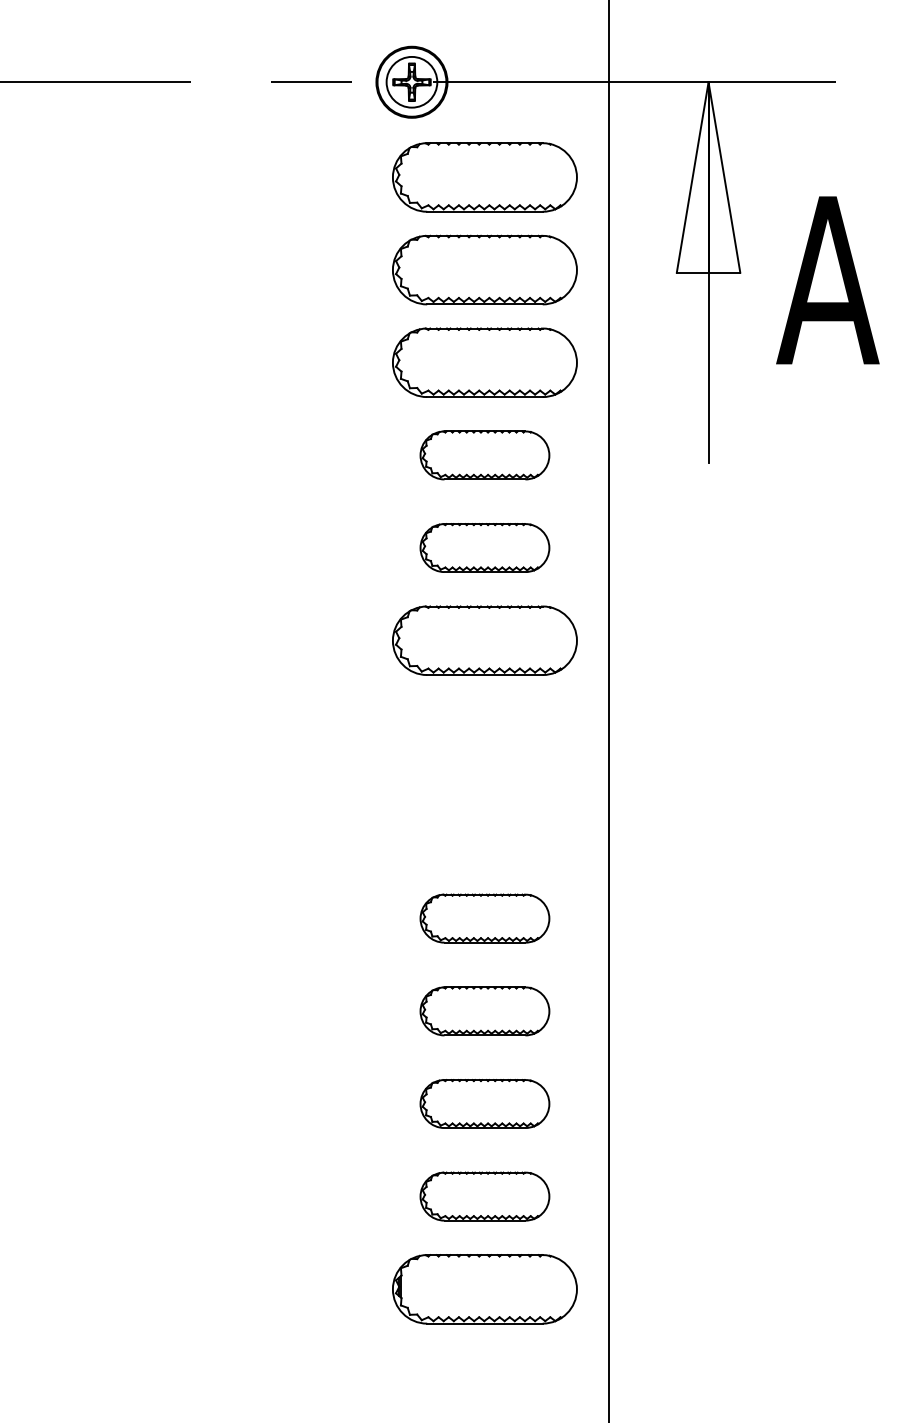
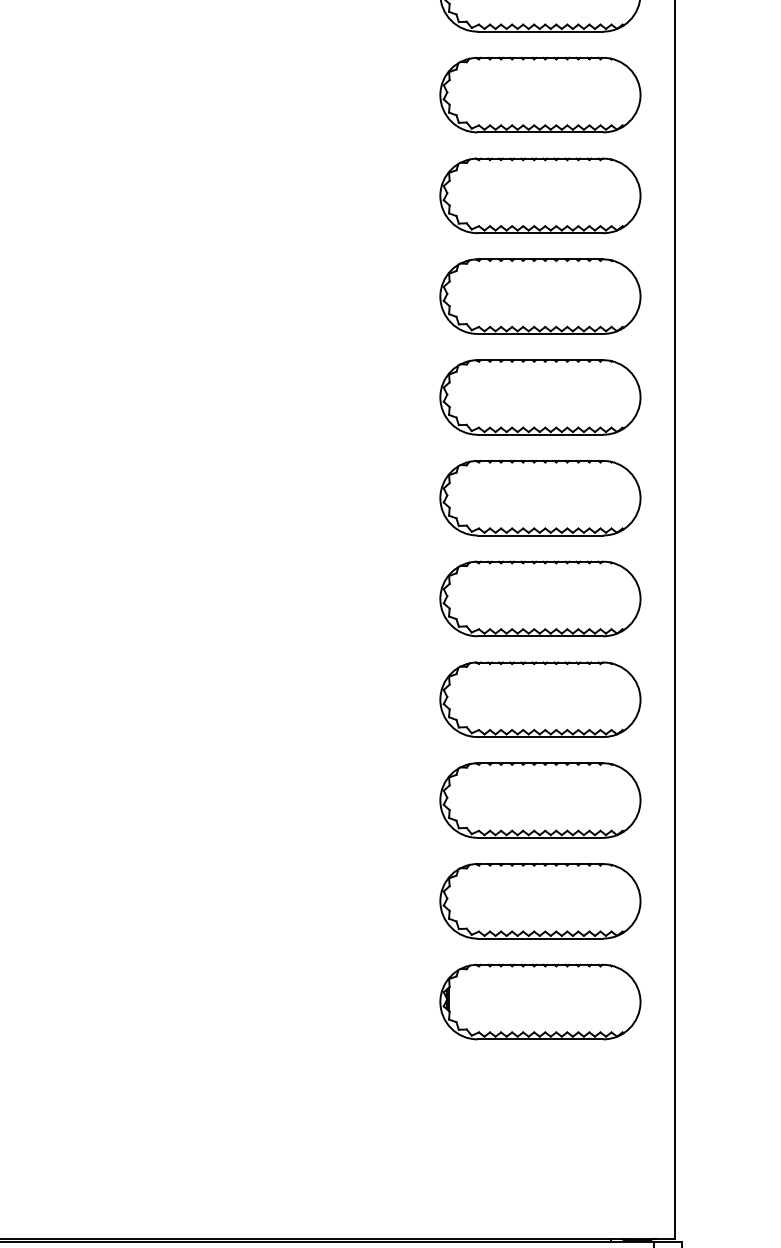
part: (484, 455) -> (539, 95), size x1.43
part: (484, 547) -> (539, 195), size x1.43
part: (484, 733) -> (539, 397), added
part: (484, 825) -> (539, 497), added
part: (484, 918) -> (539, 598), size x1.43
part: (484, 1011) -> (539, 699), size x1.43
part: (484, 1103) -> (539, 799), size x1.43
part: (484, 1196) -> (539, 901), size x1.43

